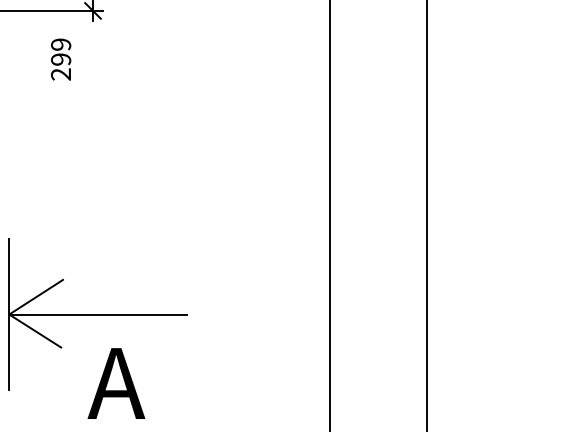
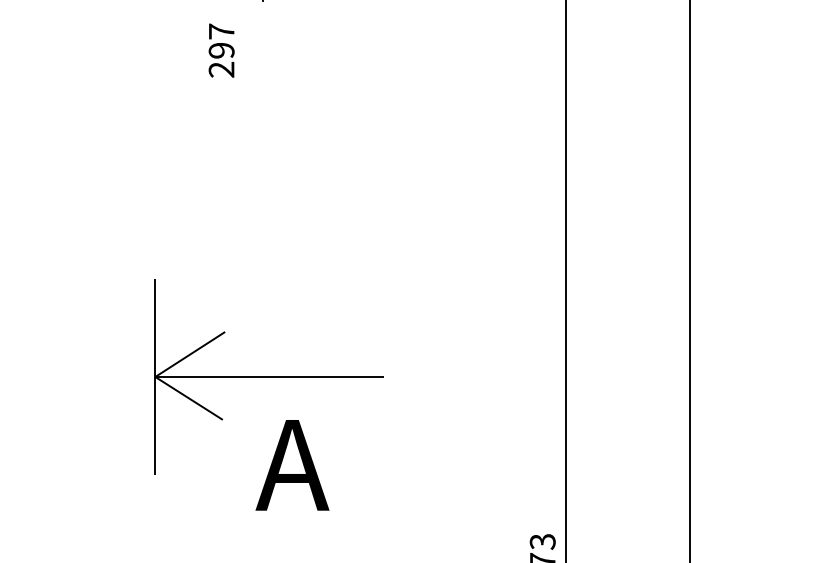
text: (60, 44) -> (221, 31), 299 -> 297

